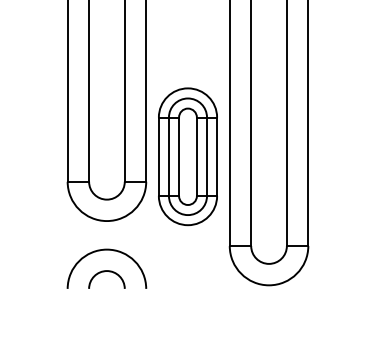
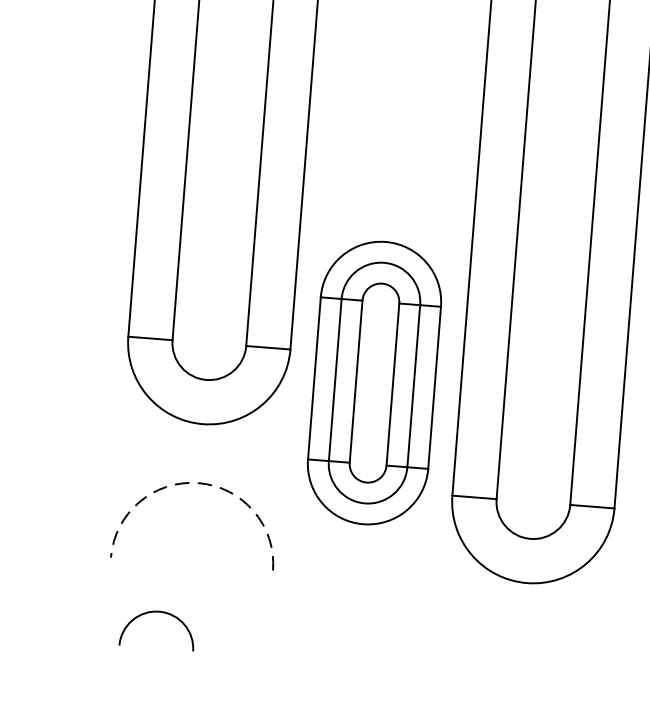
part: (187, 156) -> (373, 382), moved
arc: (106, 249) -> (197, 482), solid -> dashed
arc: (104, 272) -> (153, 614), moved

